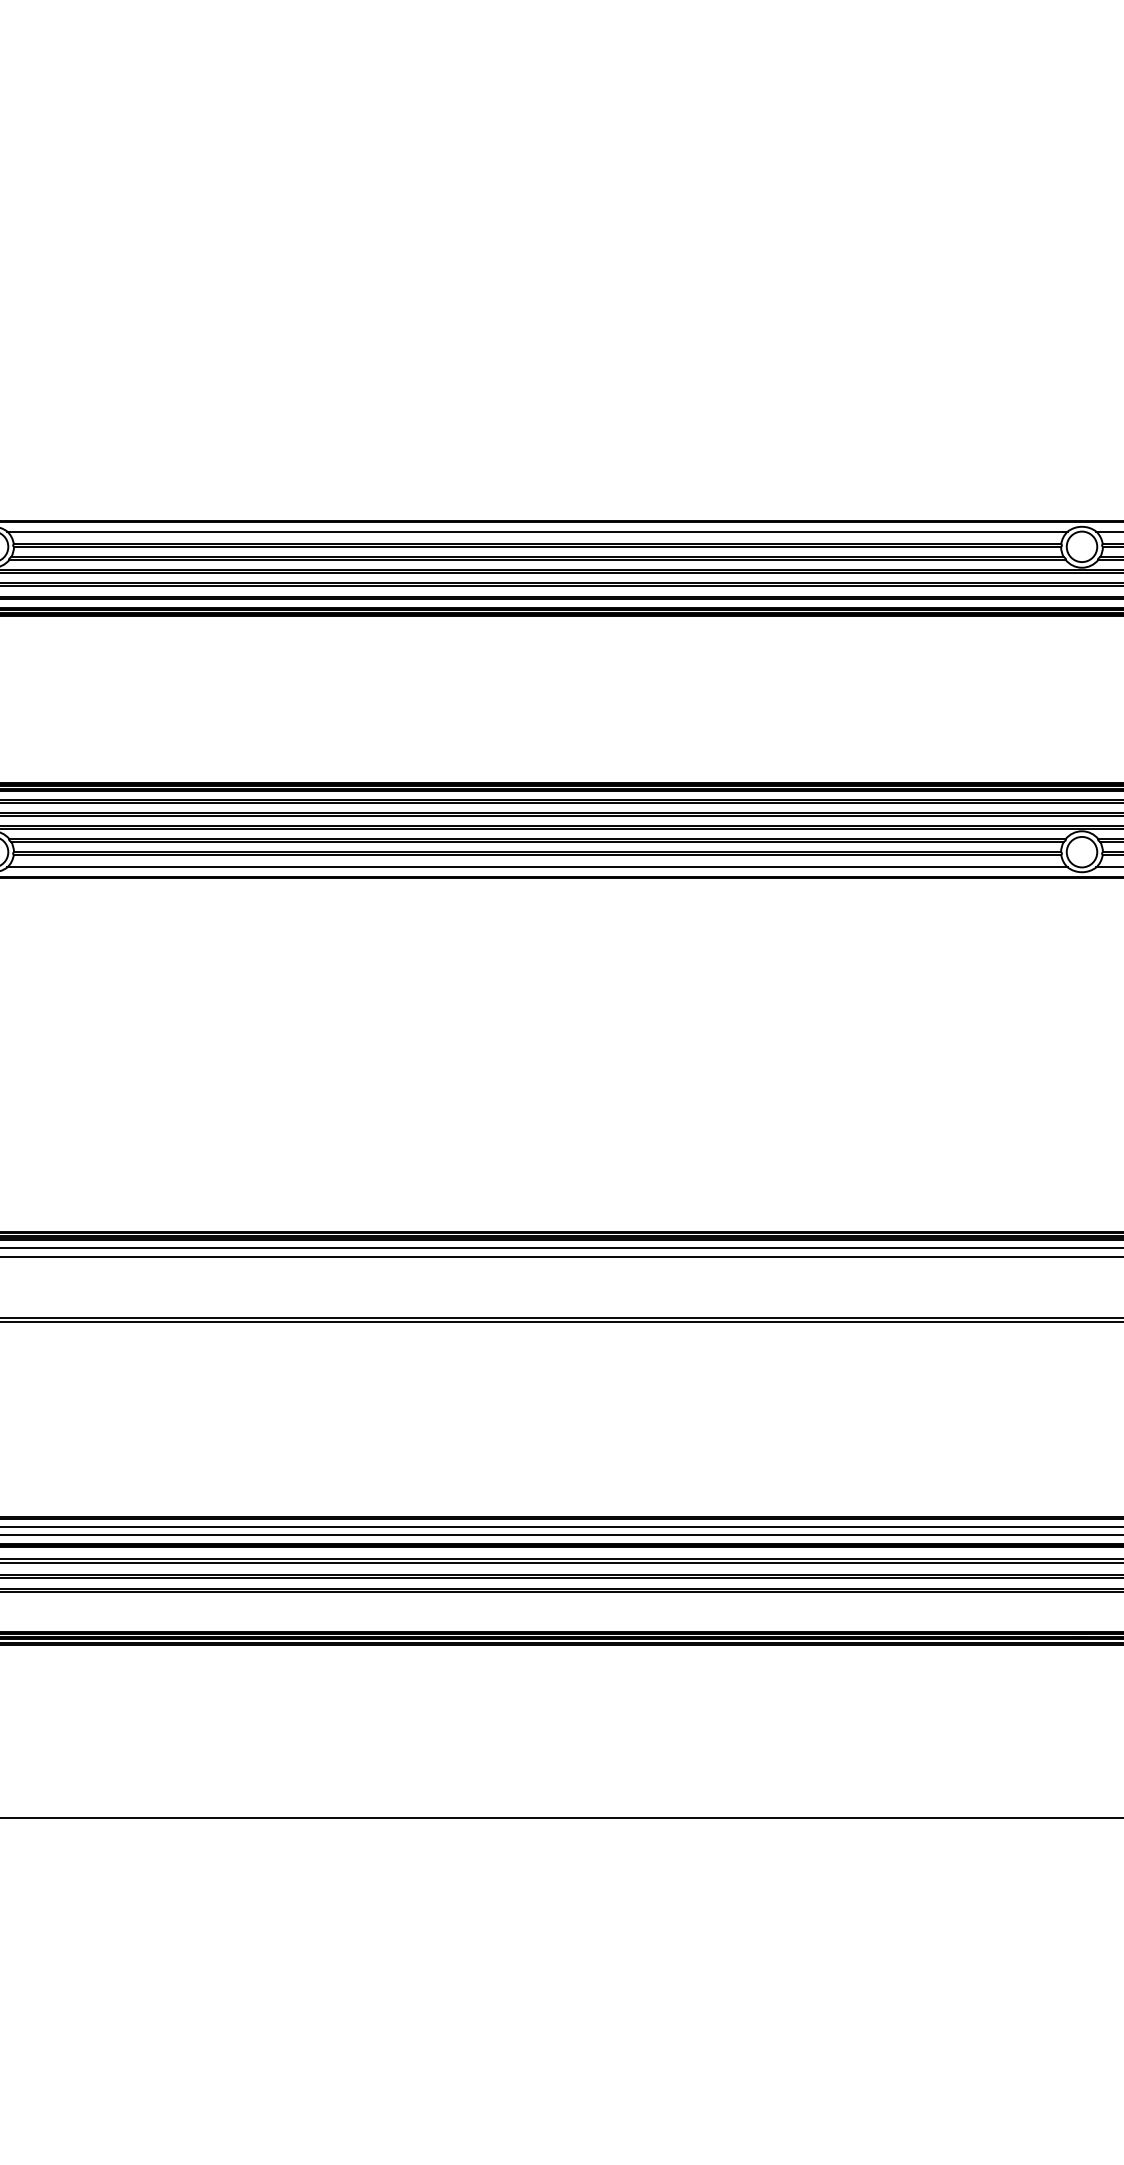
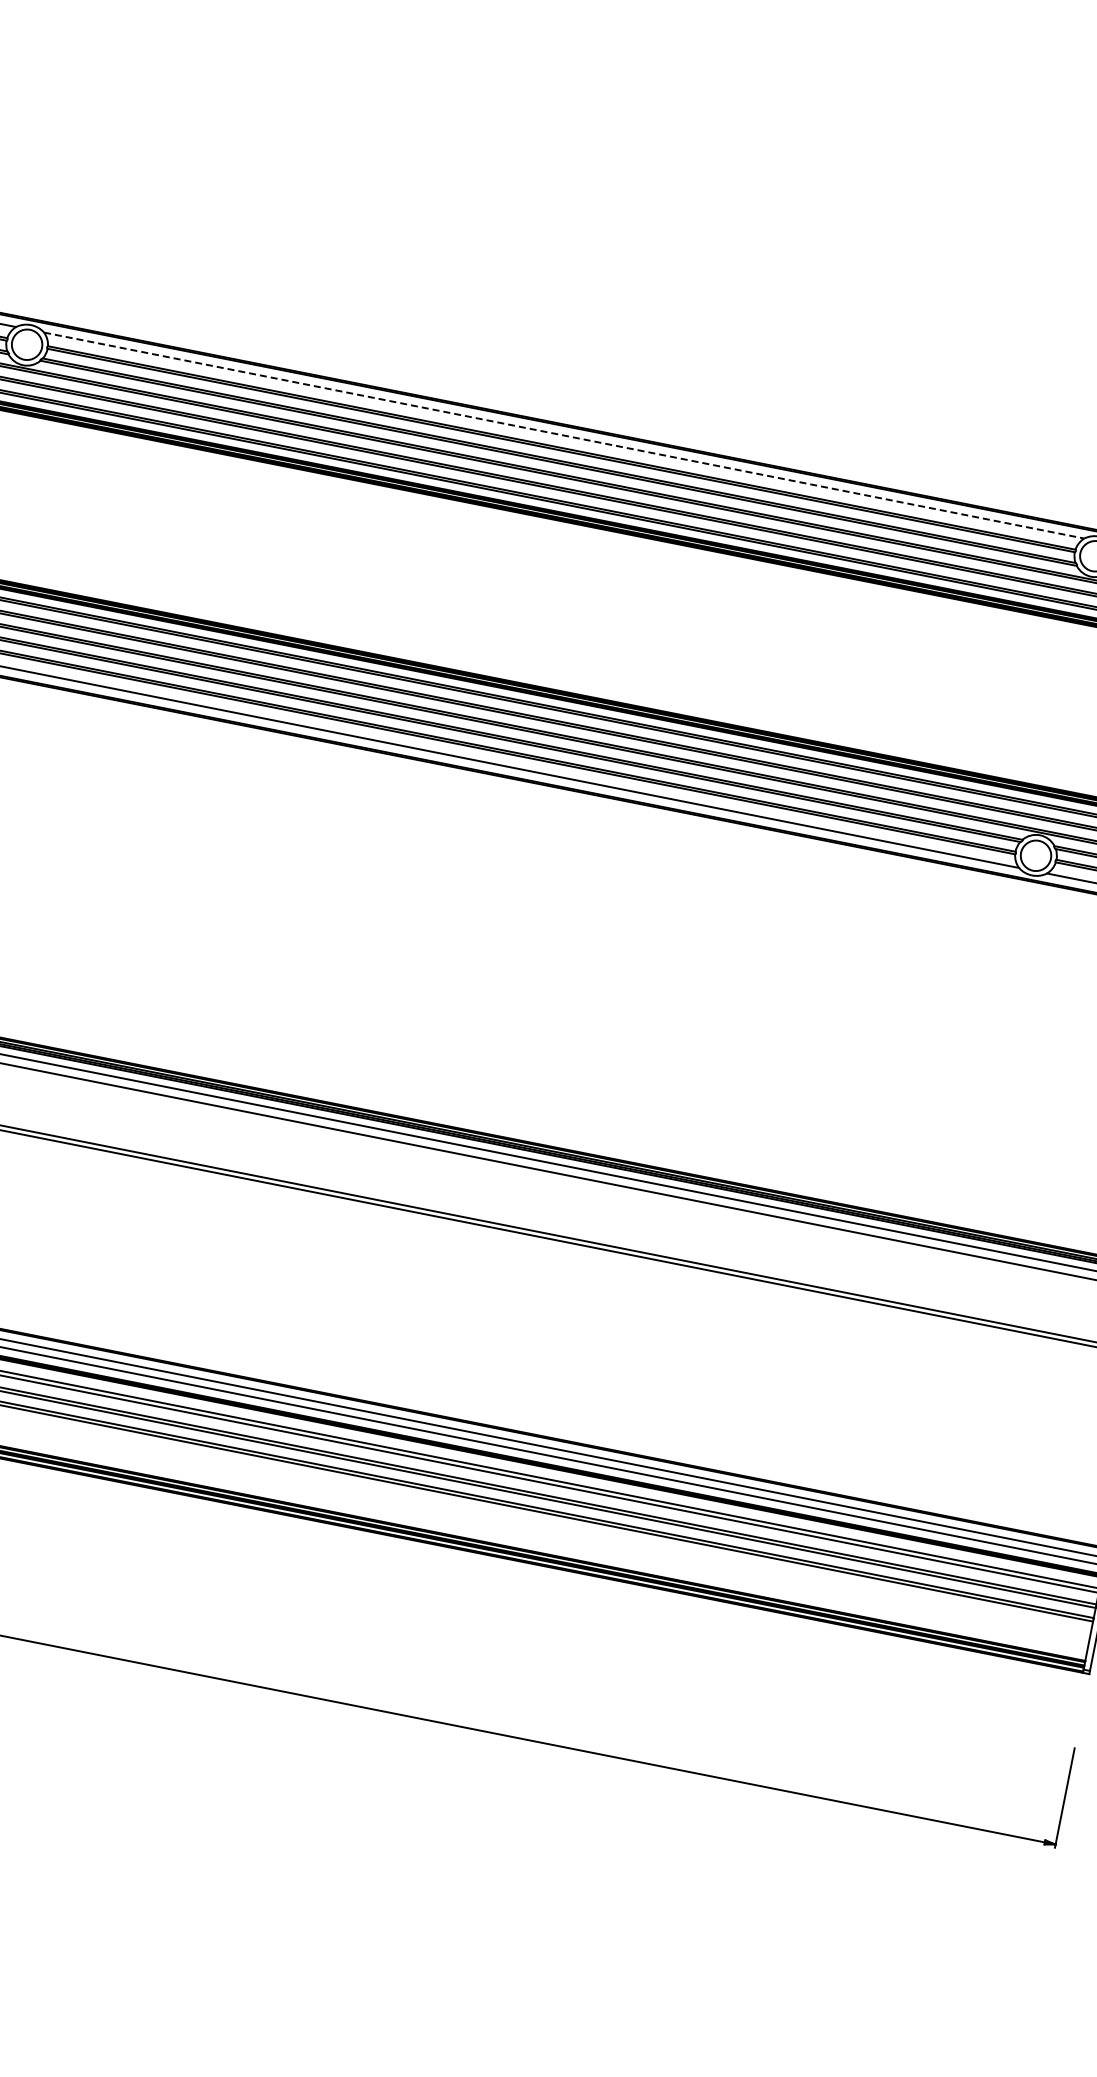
line: (538, 531) -> (565, 435), solid -> dashed

